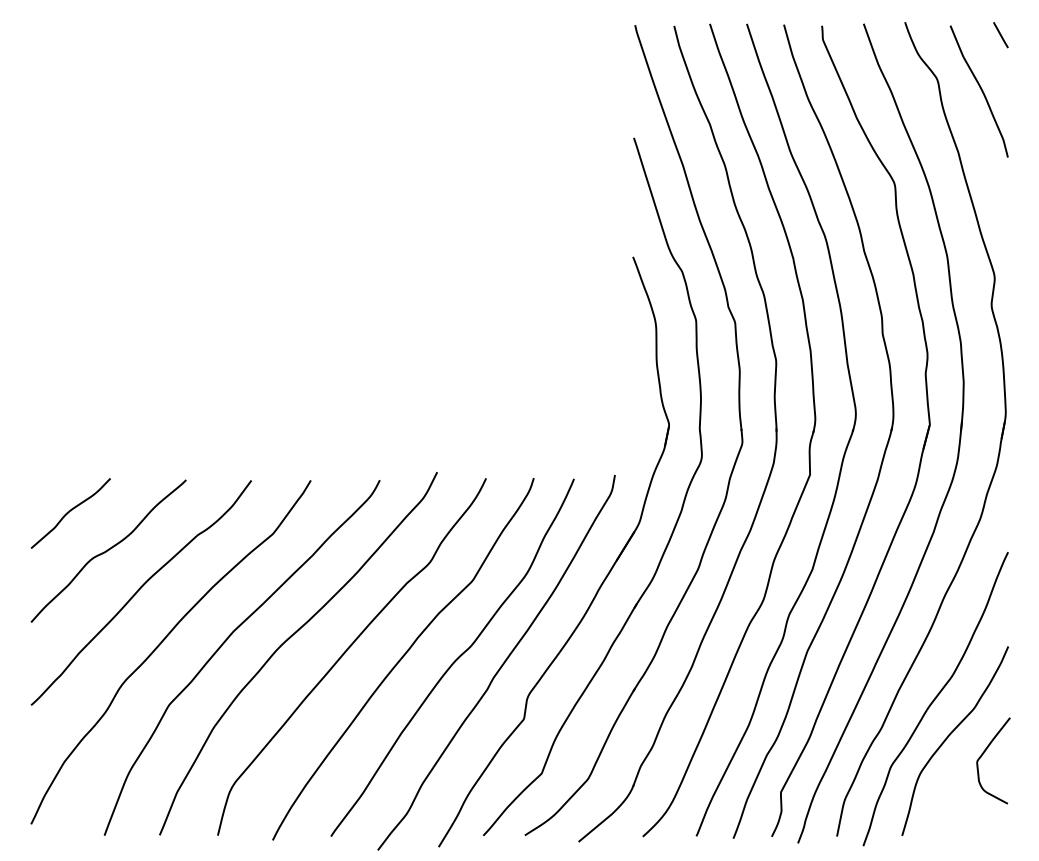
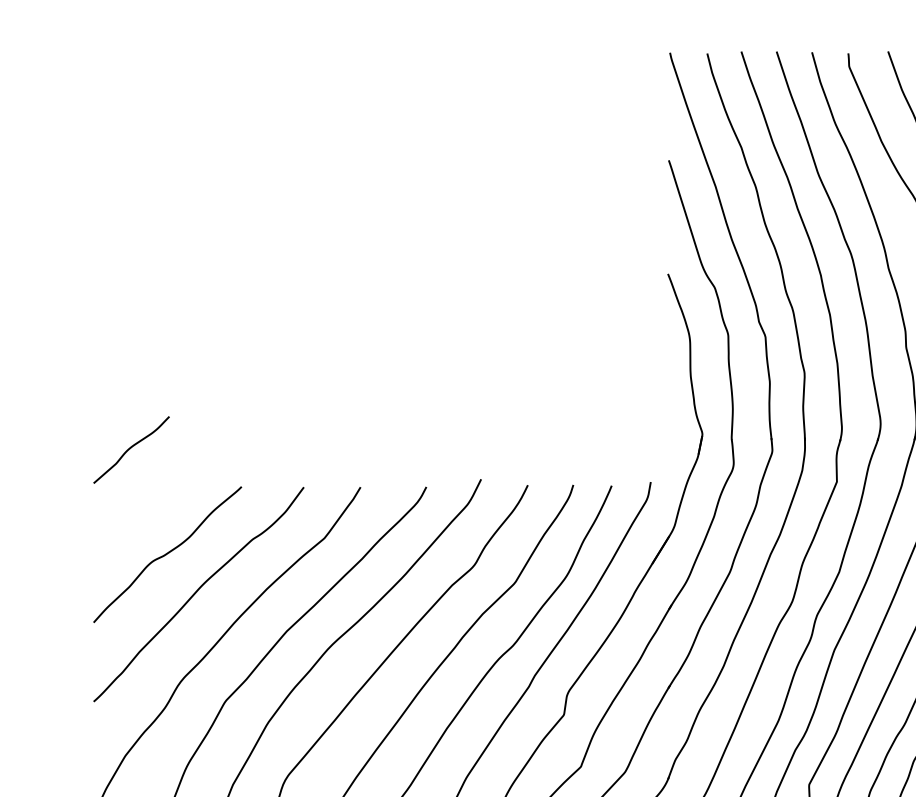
curve: (69, 512) -> (130, 449), moved

